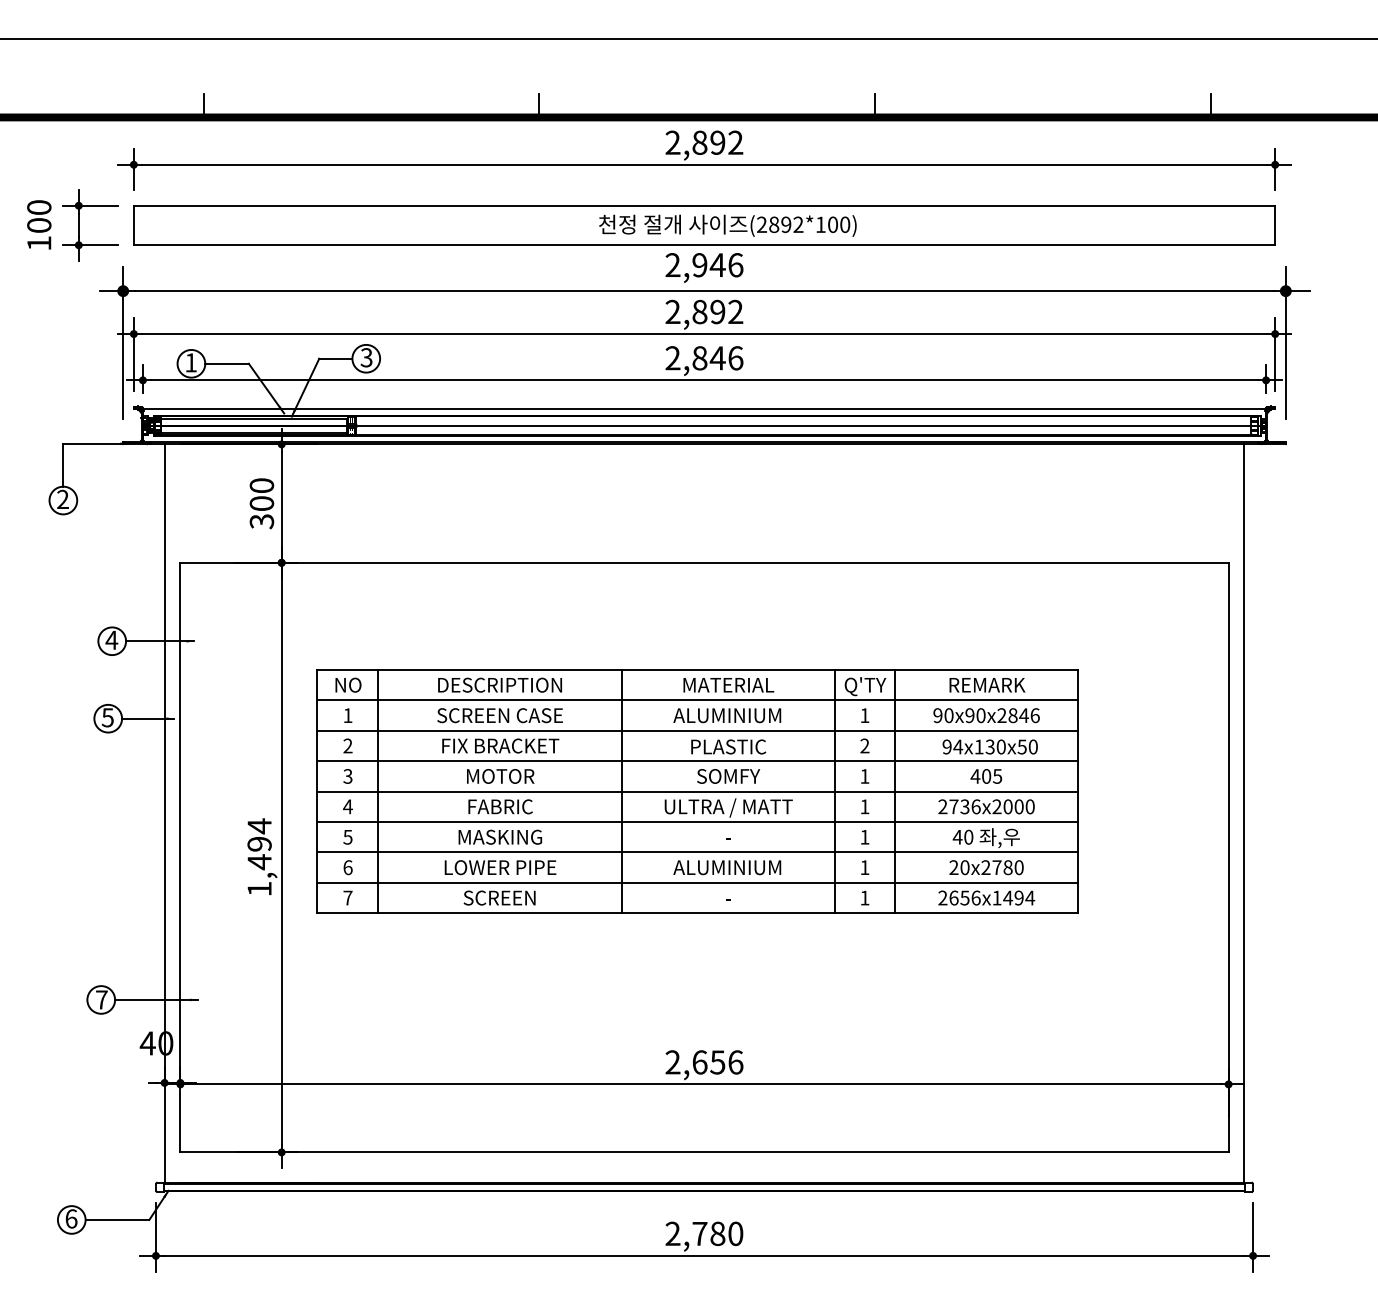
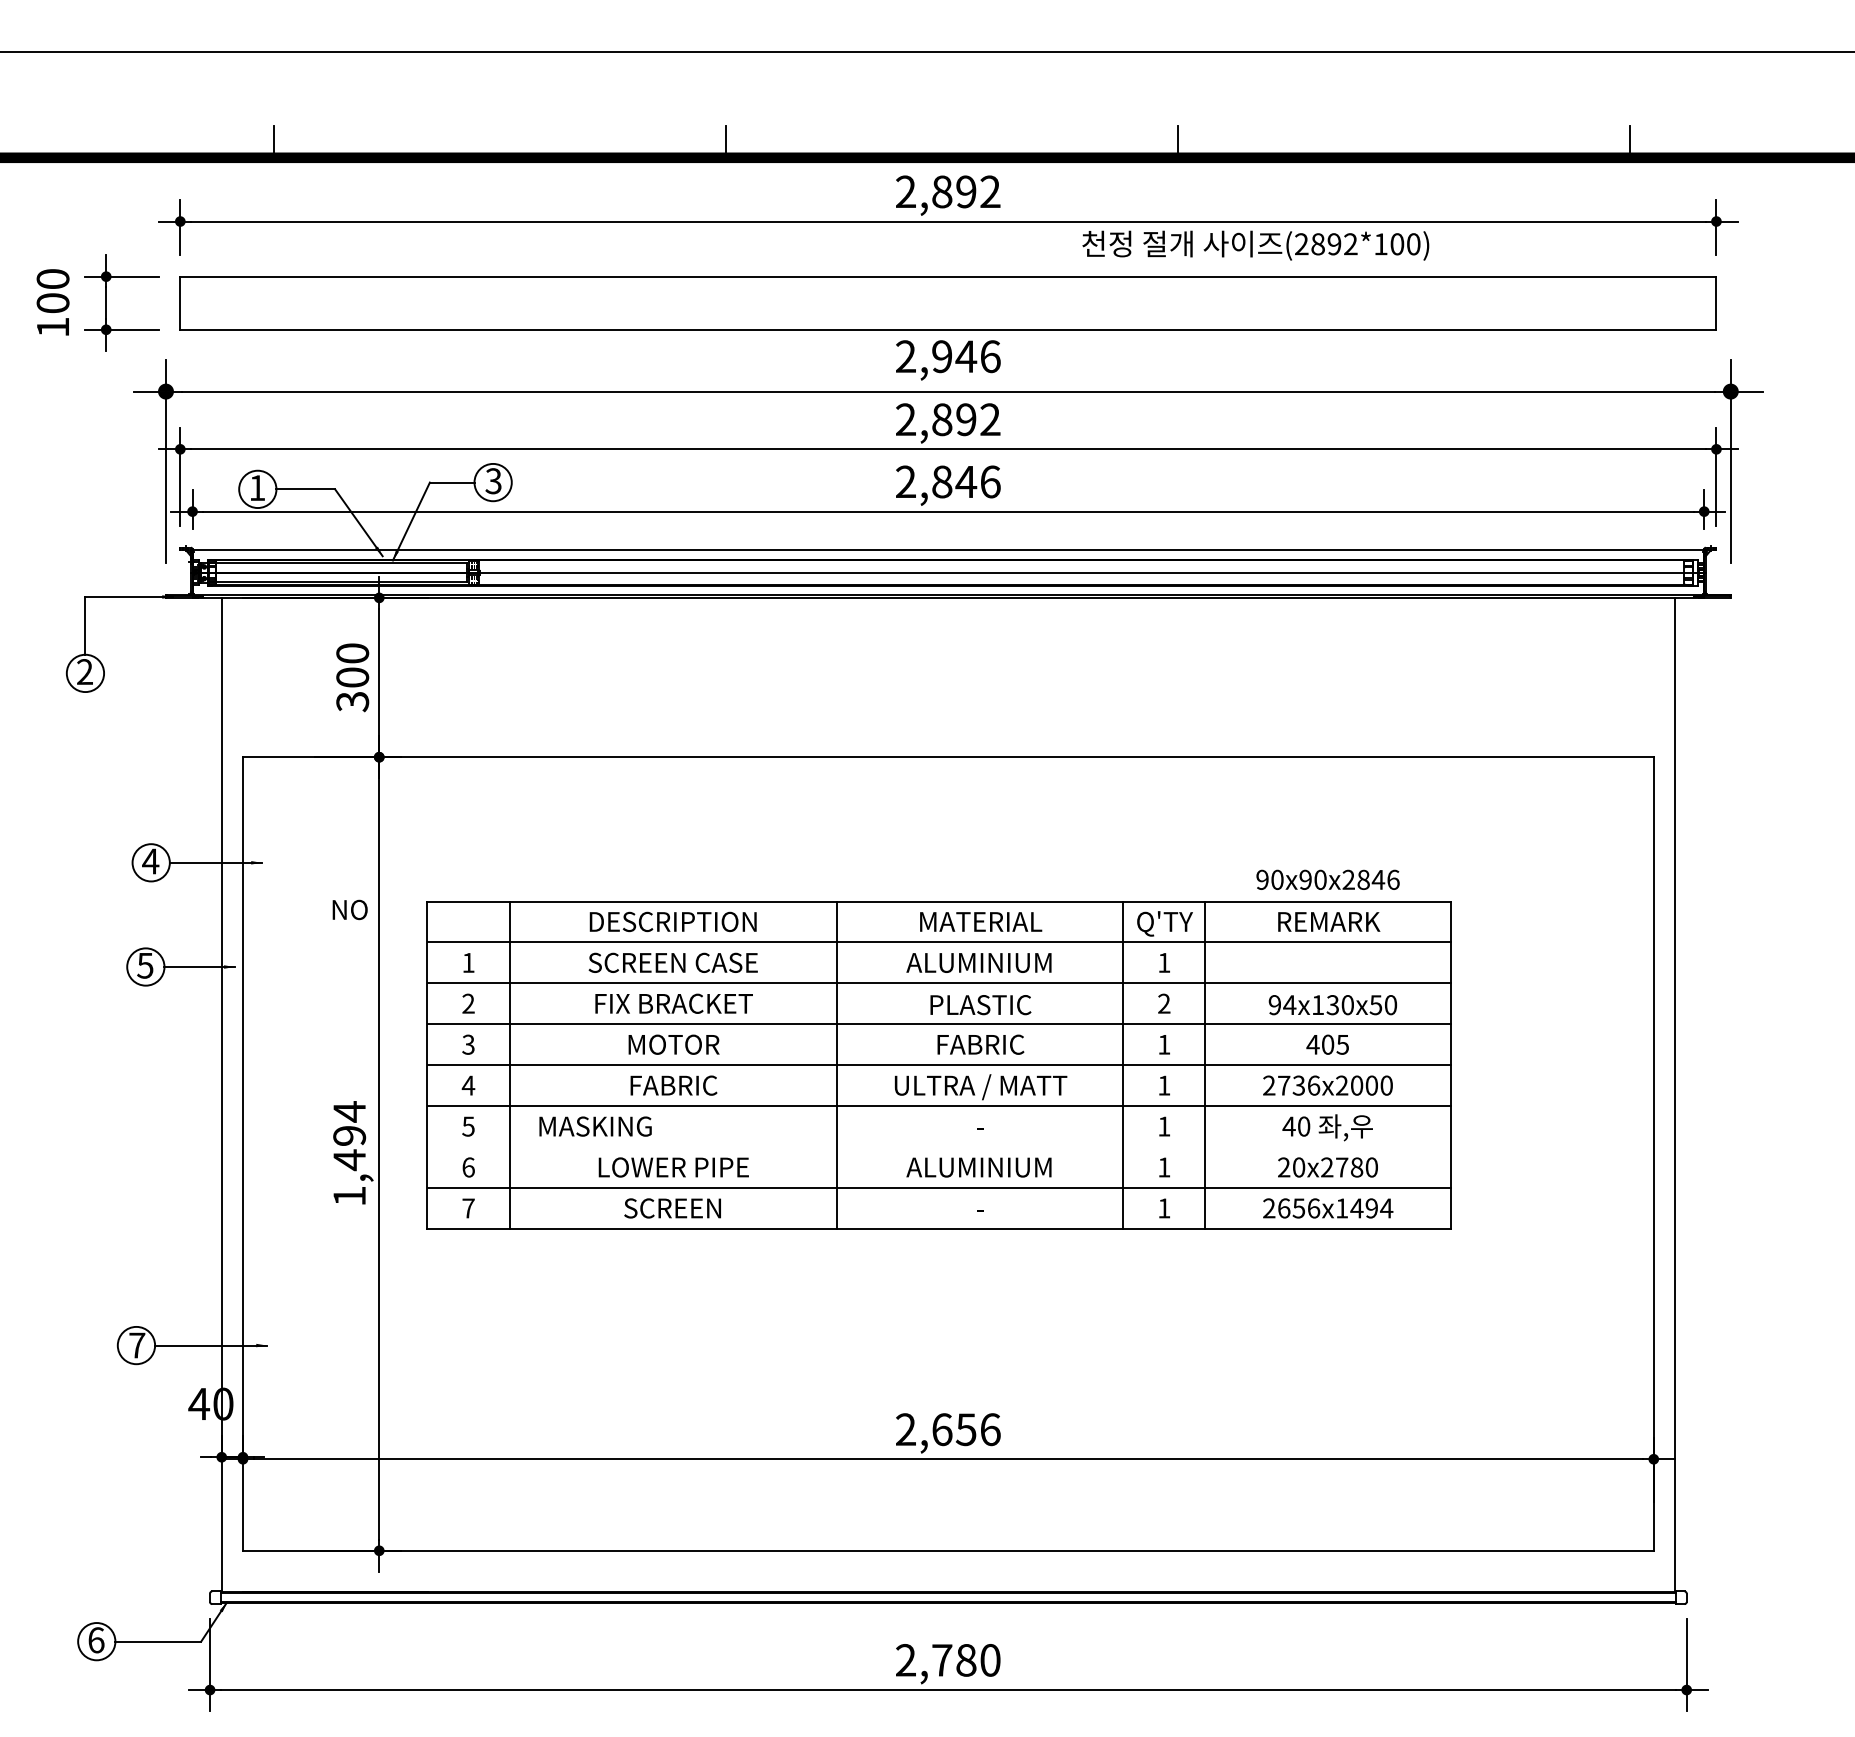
text: (727, 225) -> (1255, 245), moved
text: (347, 684) -> (349, 909), moved
text: (986, 715) -> (1327, 879), moved
text: (728, 776) -> (980, 1044), SOMFY -> FABRIC
text: (500, 837) -> (595, 1126), moved
line: (697, 852) -> (938, 1147), removed

